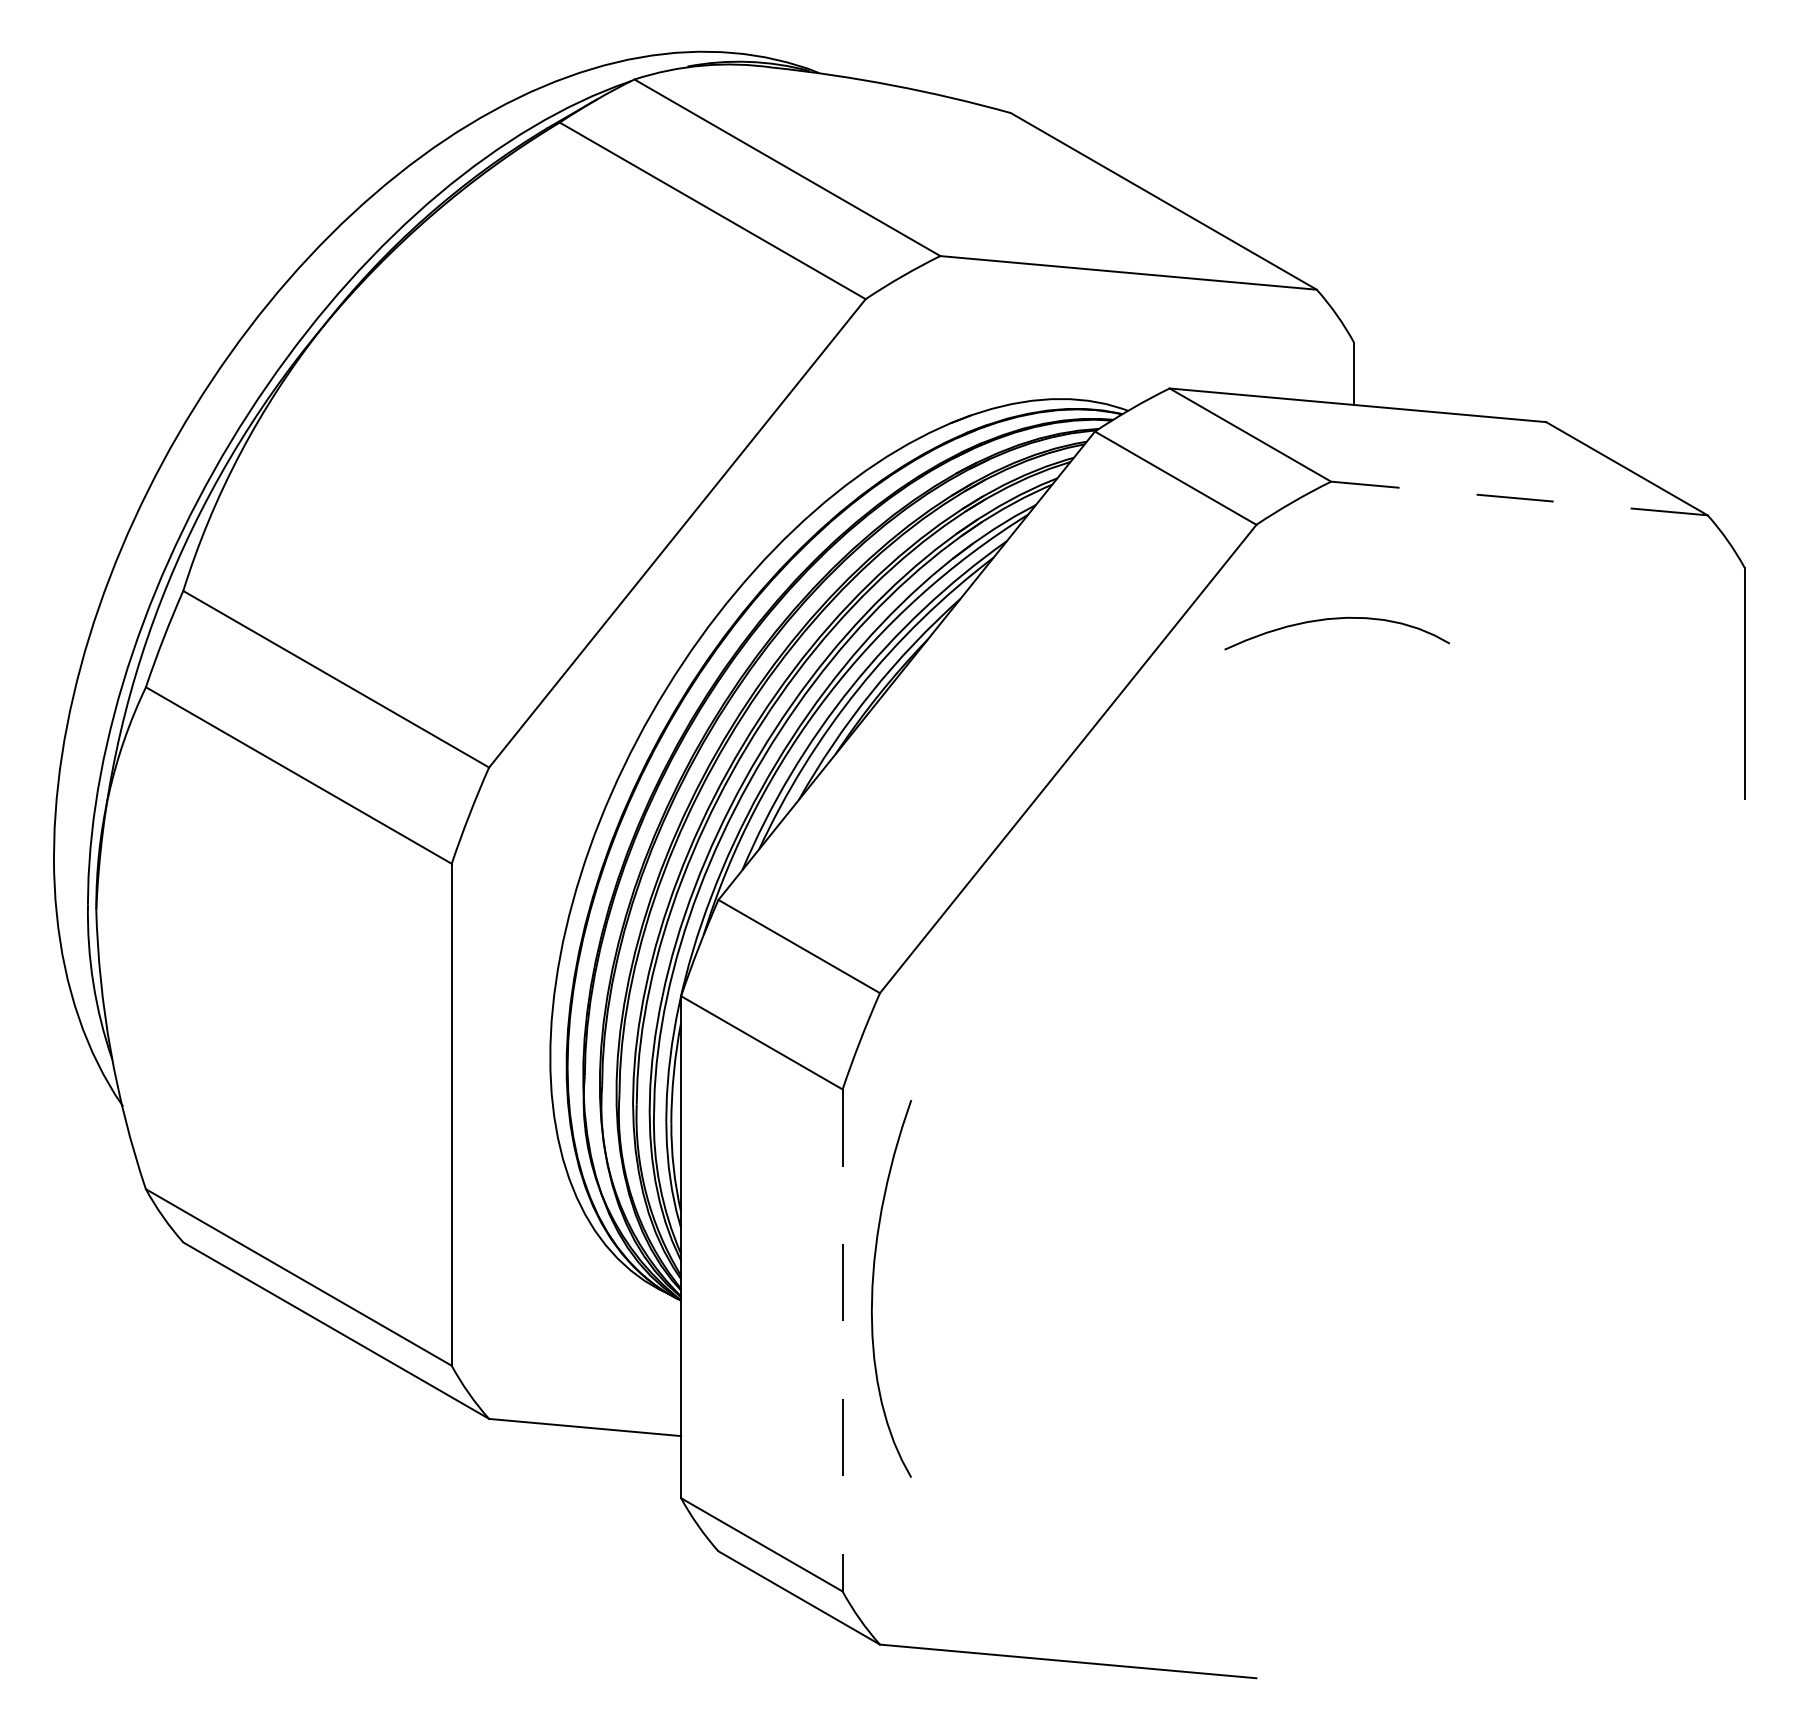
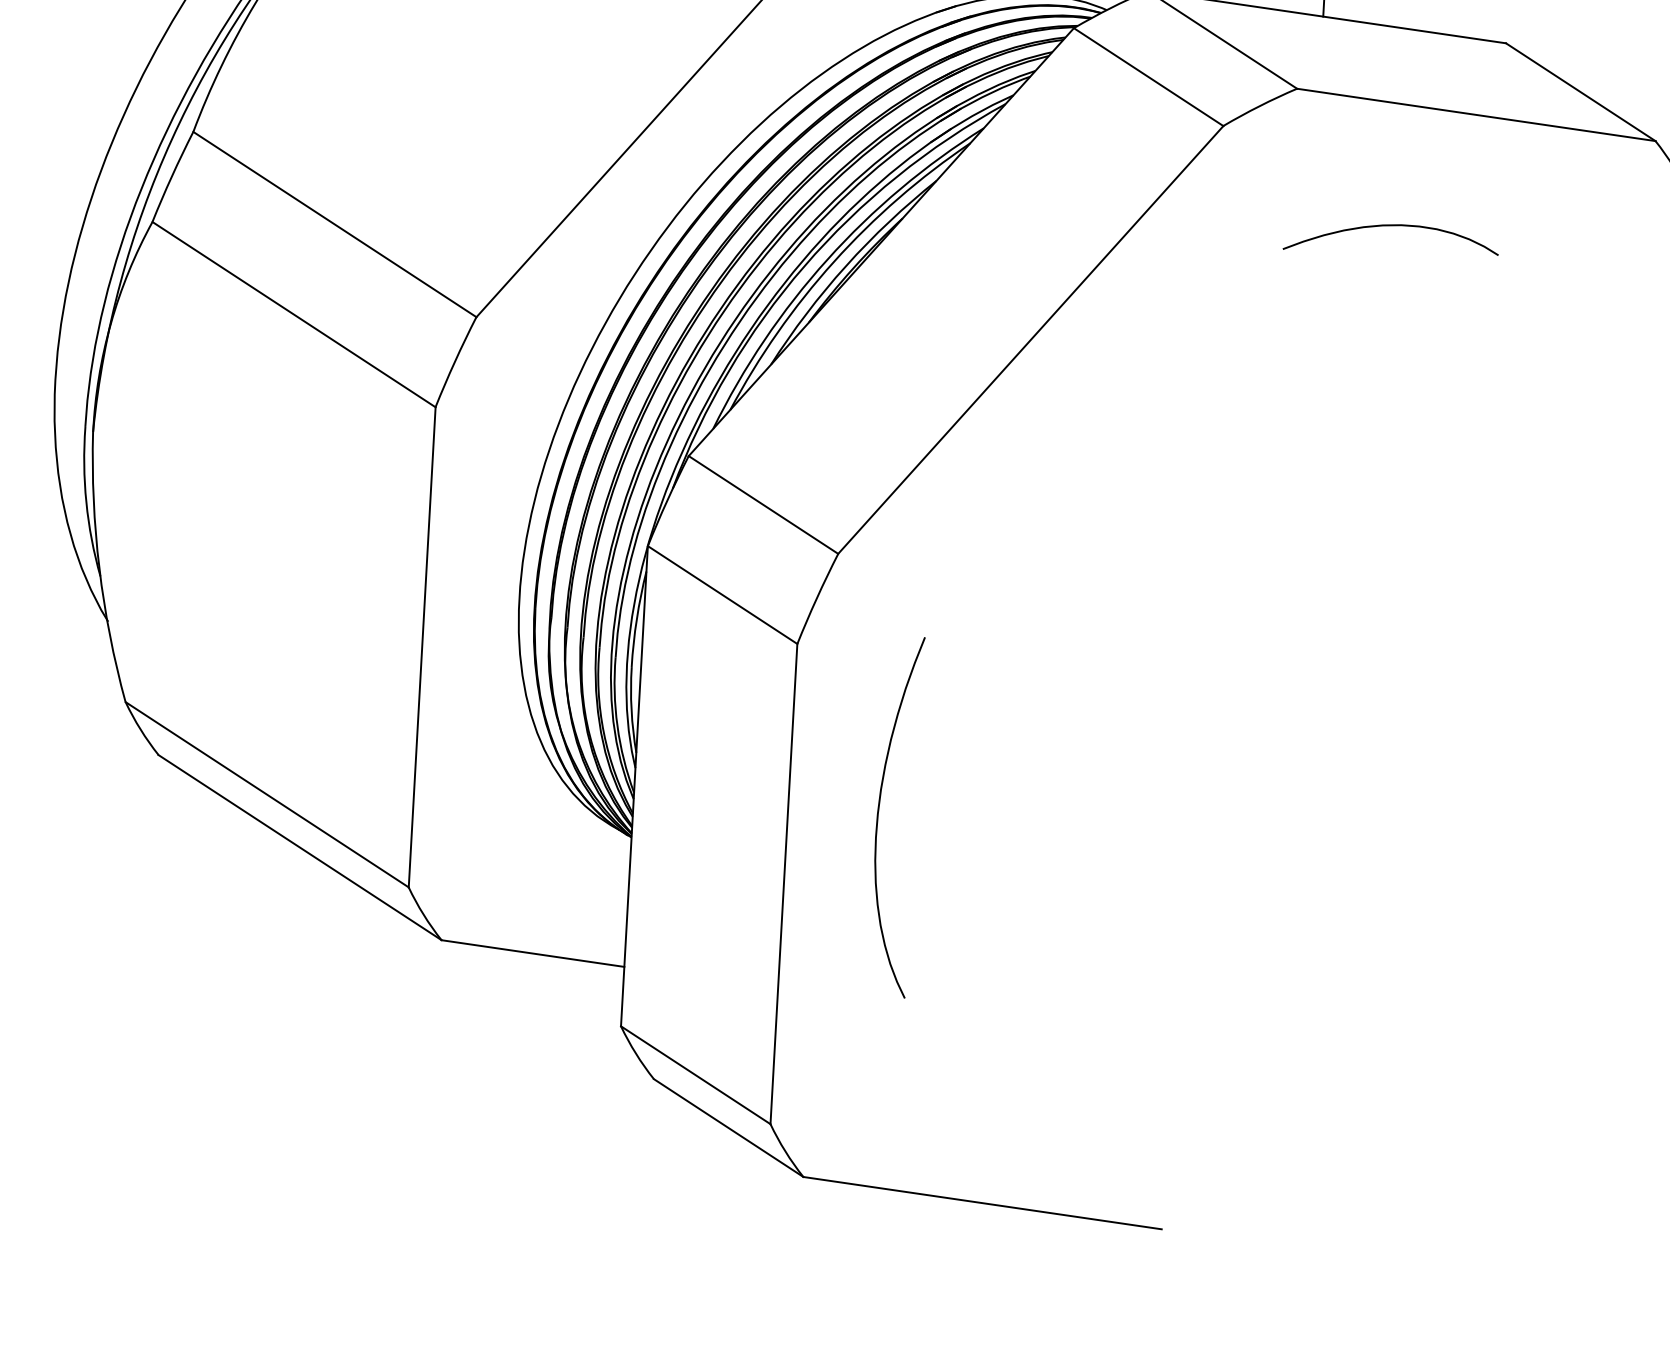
line: (1518, 498) -> (1475, 114), dashed -> solid
curve: (1336, 619) -> (1391, 226), moved
curve: (873, 1288) -> (878, 815), moved
line: (842, 1340) -> (783, 884), dashed -> solid

